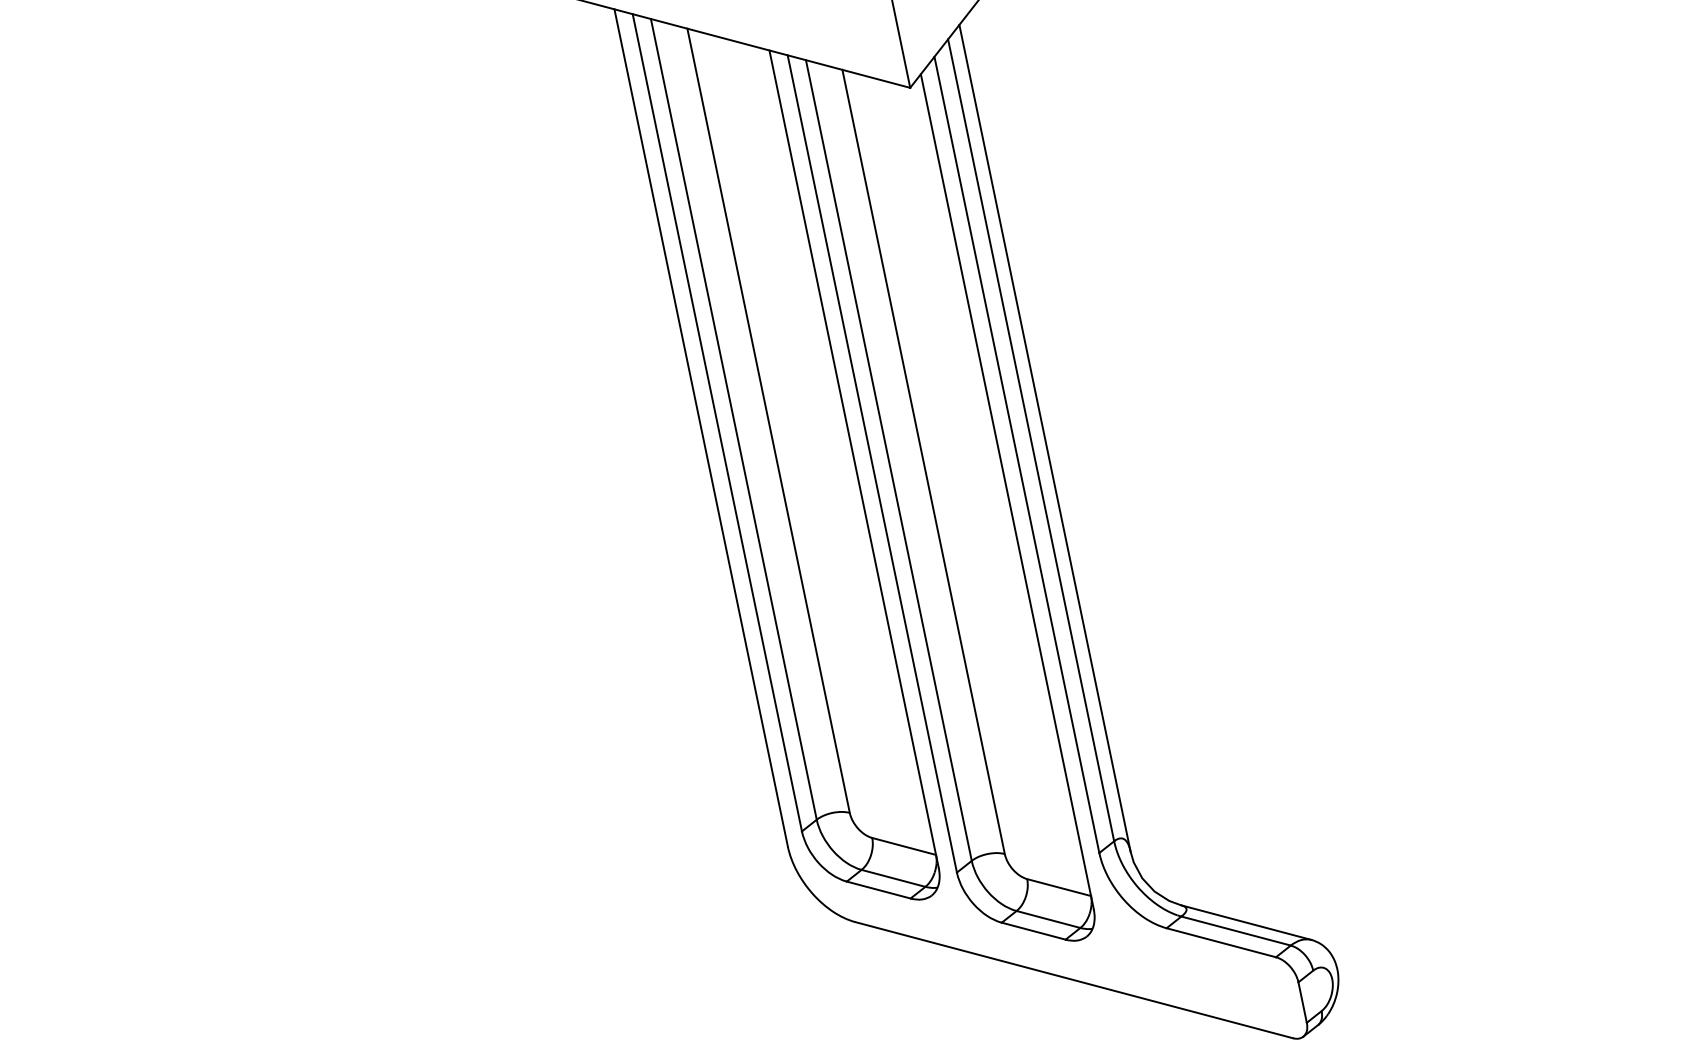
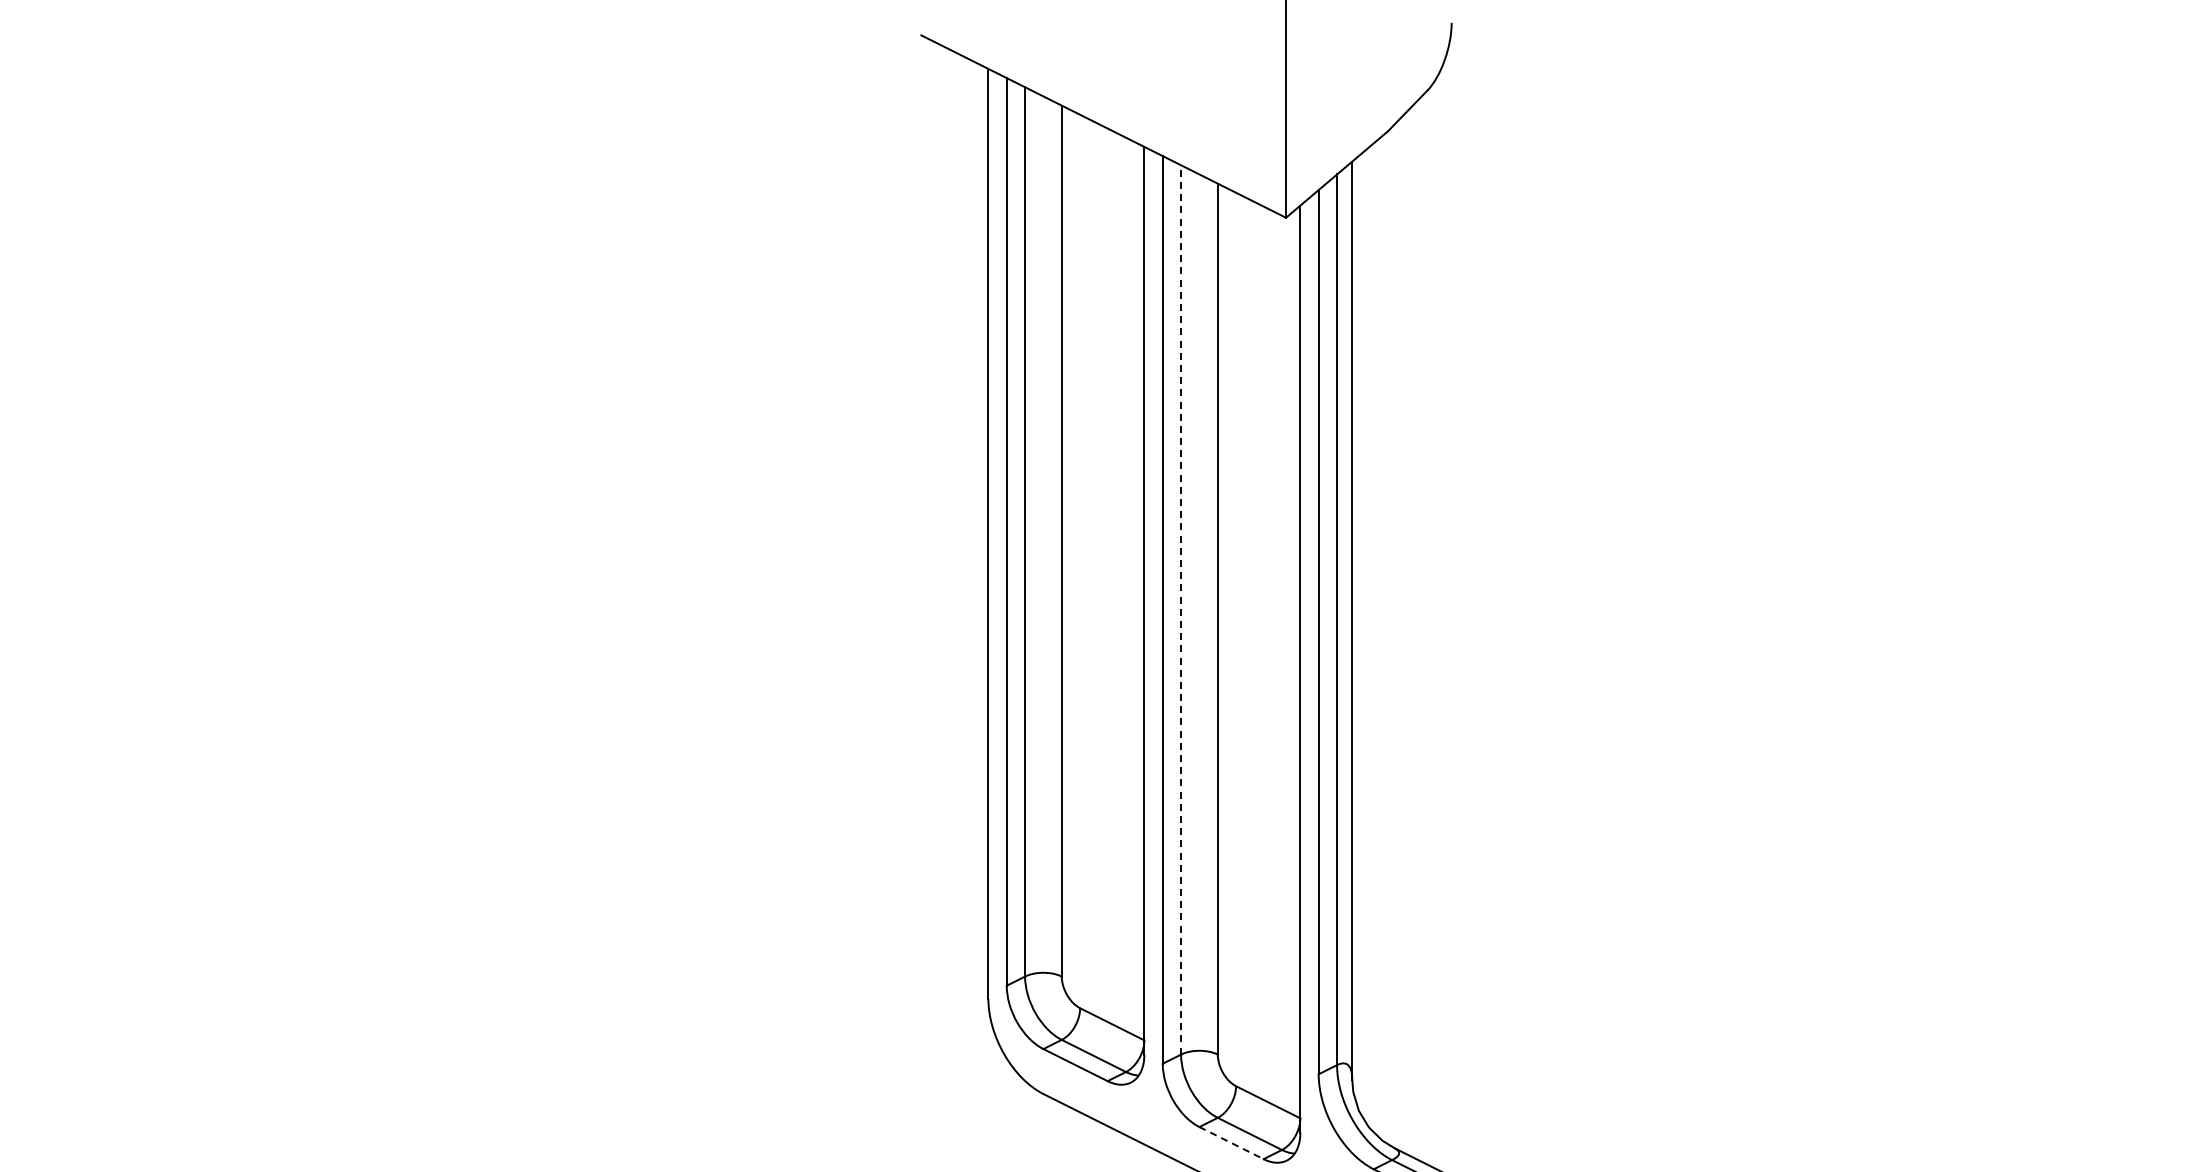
line: (889, 460) -> (1181, 609), solid -> dashed
line: (1033, 931) -> (1231, 1143), solid -> dashed

